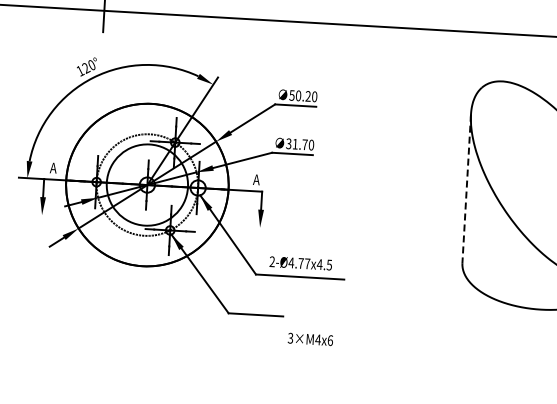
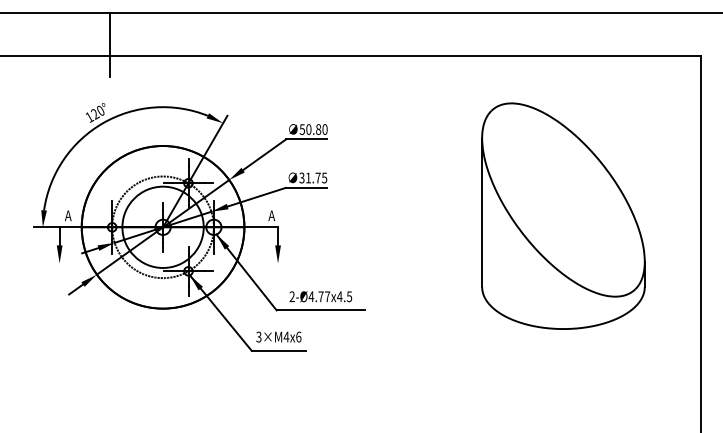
text: (308, 96) -> (318, 129), 50.20 -> 50.80
text: (311, 144) -> (324, 177), 31.70 -> 31.75
line: (467, 189) -> (482, 213), dashed -> solid
text: (310, 338) -> (278, 336), moved

